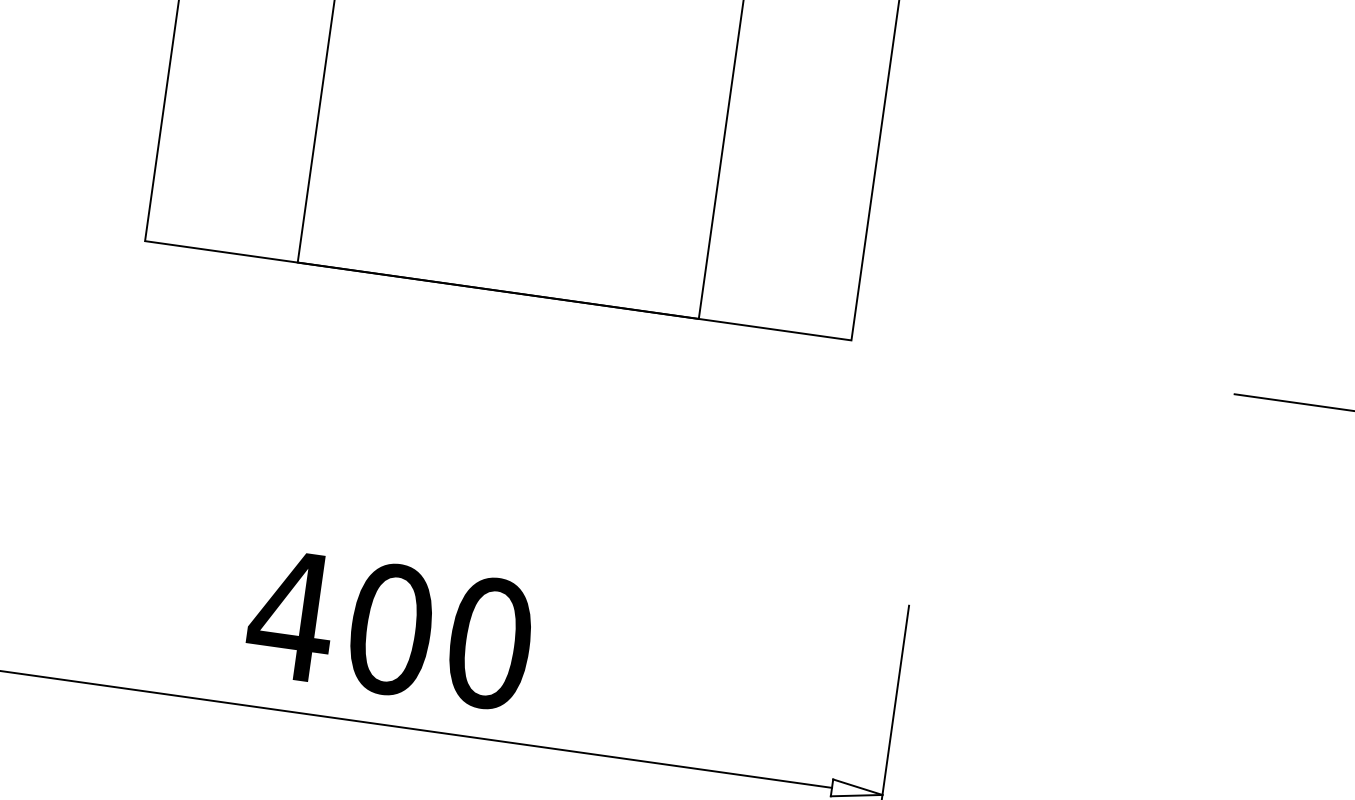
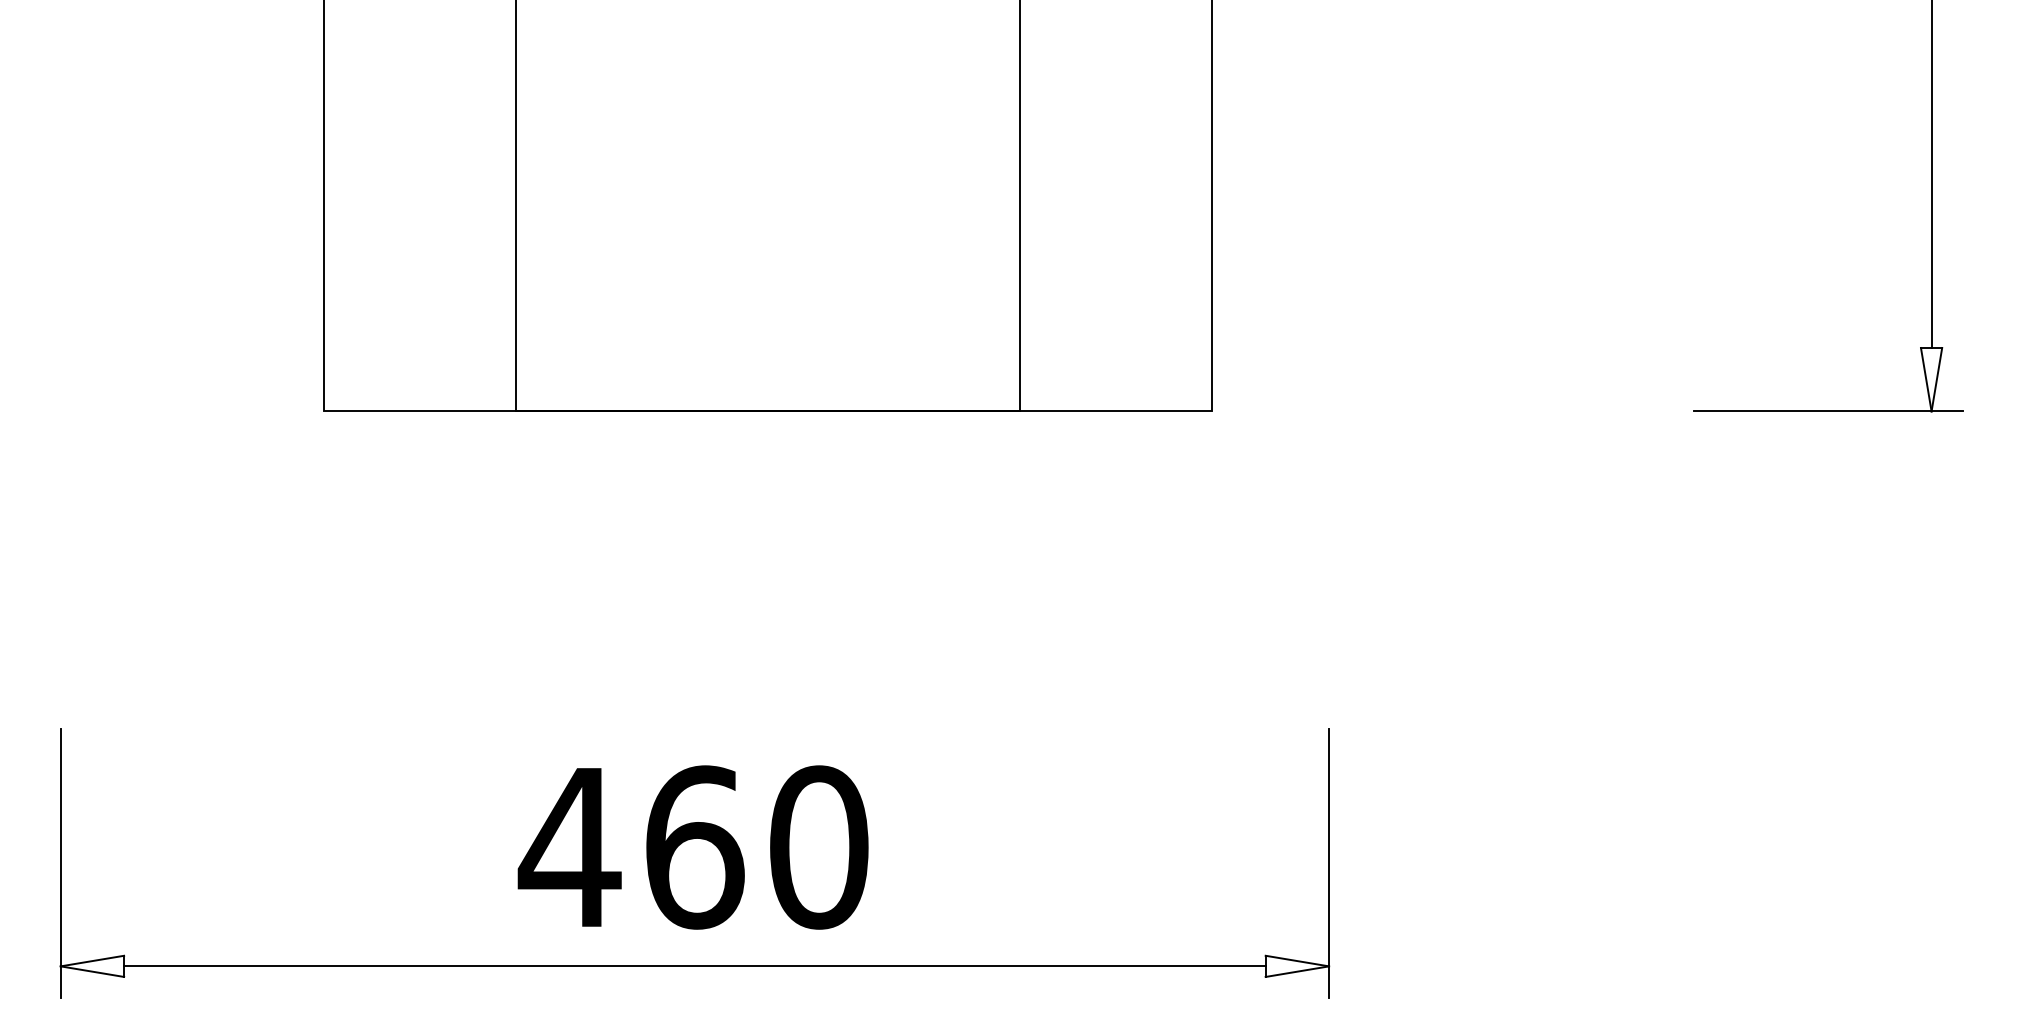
text: (390, 629) -> (694, 847), 400 -> 460

